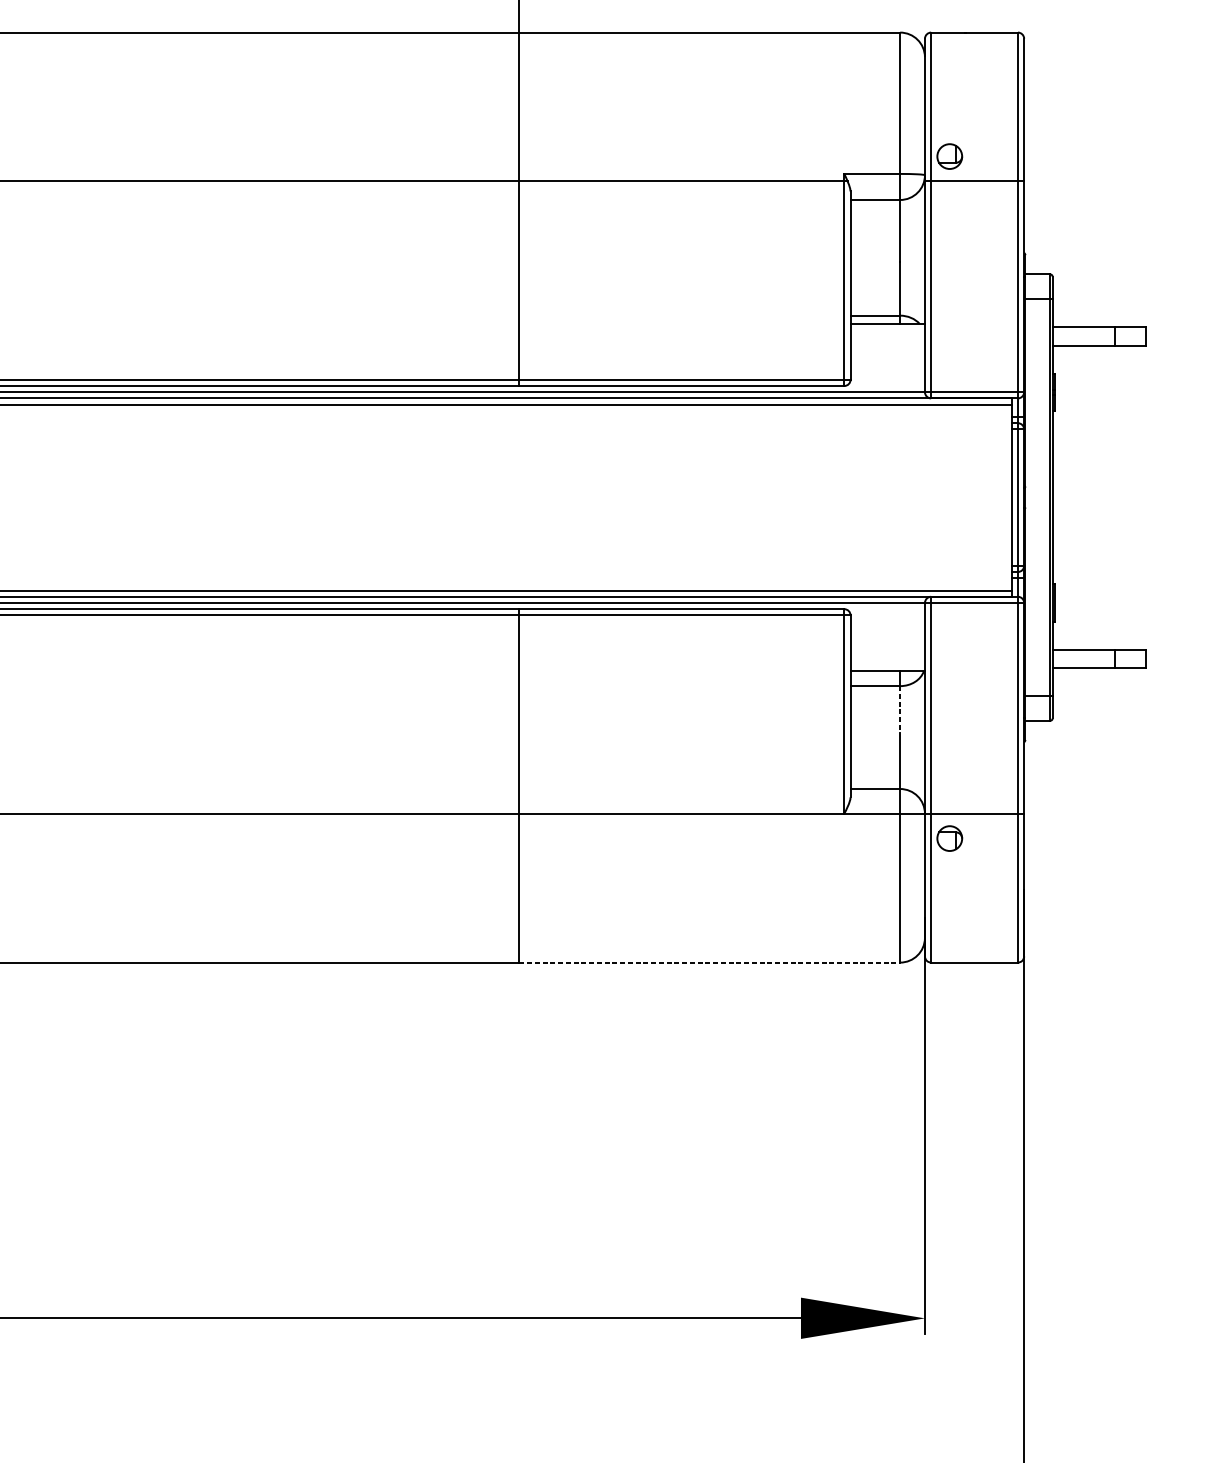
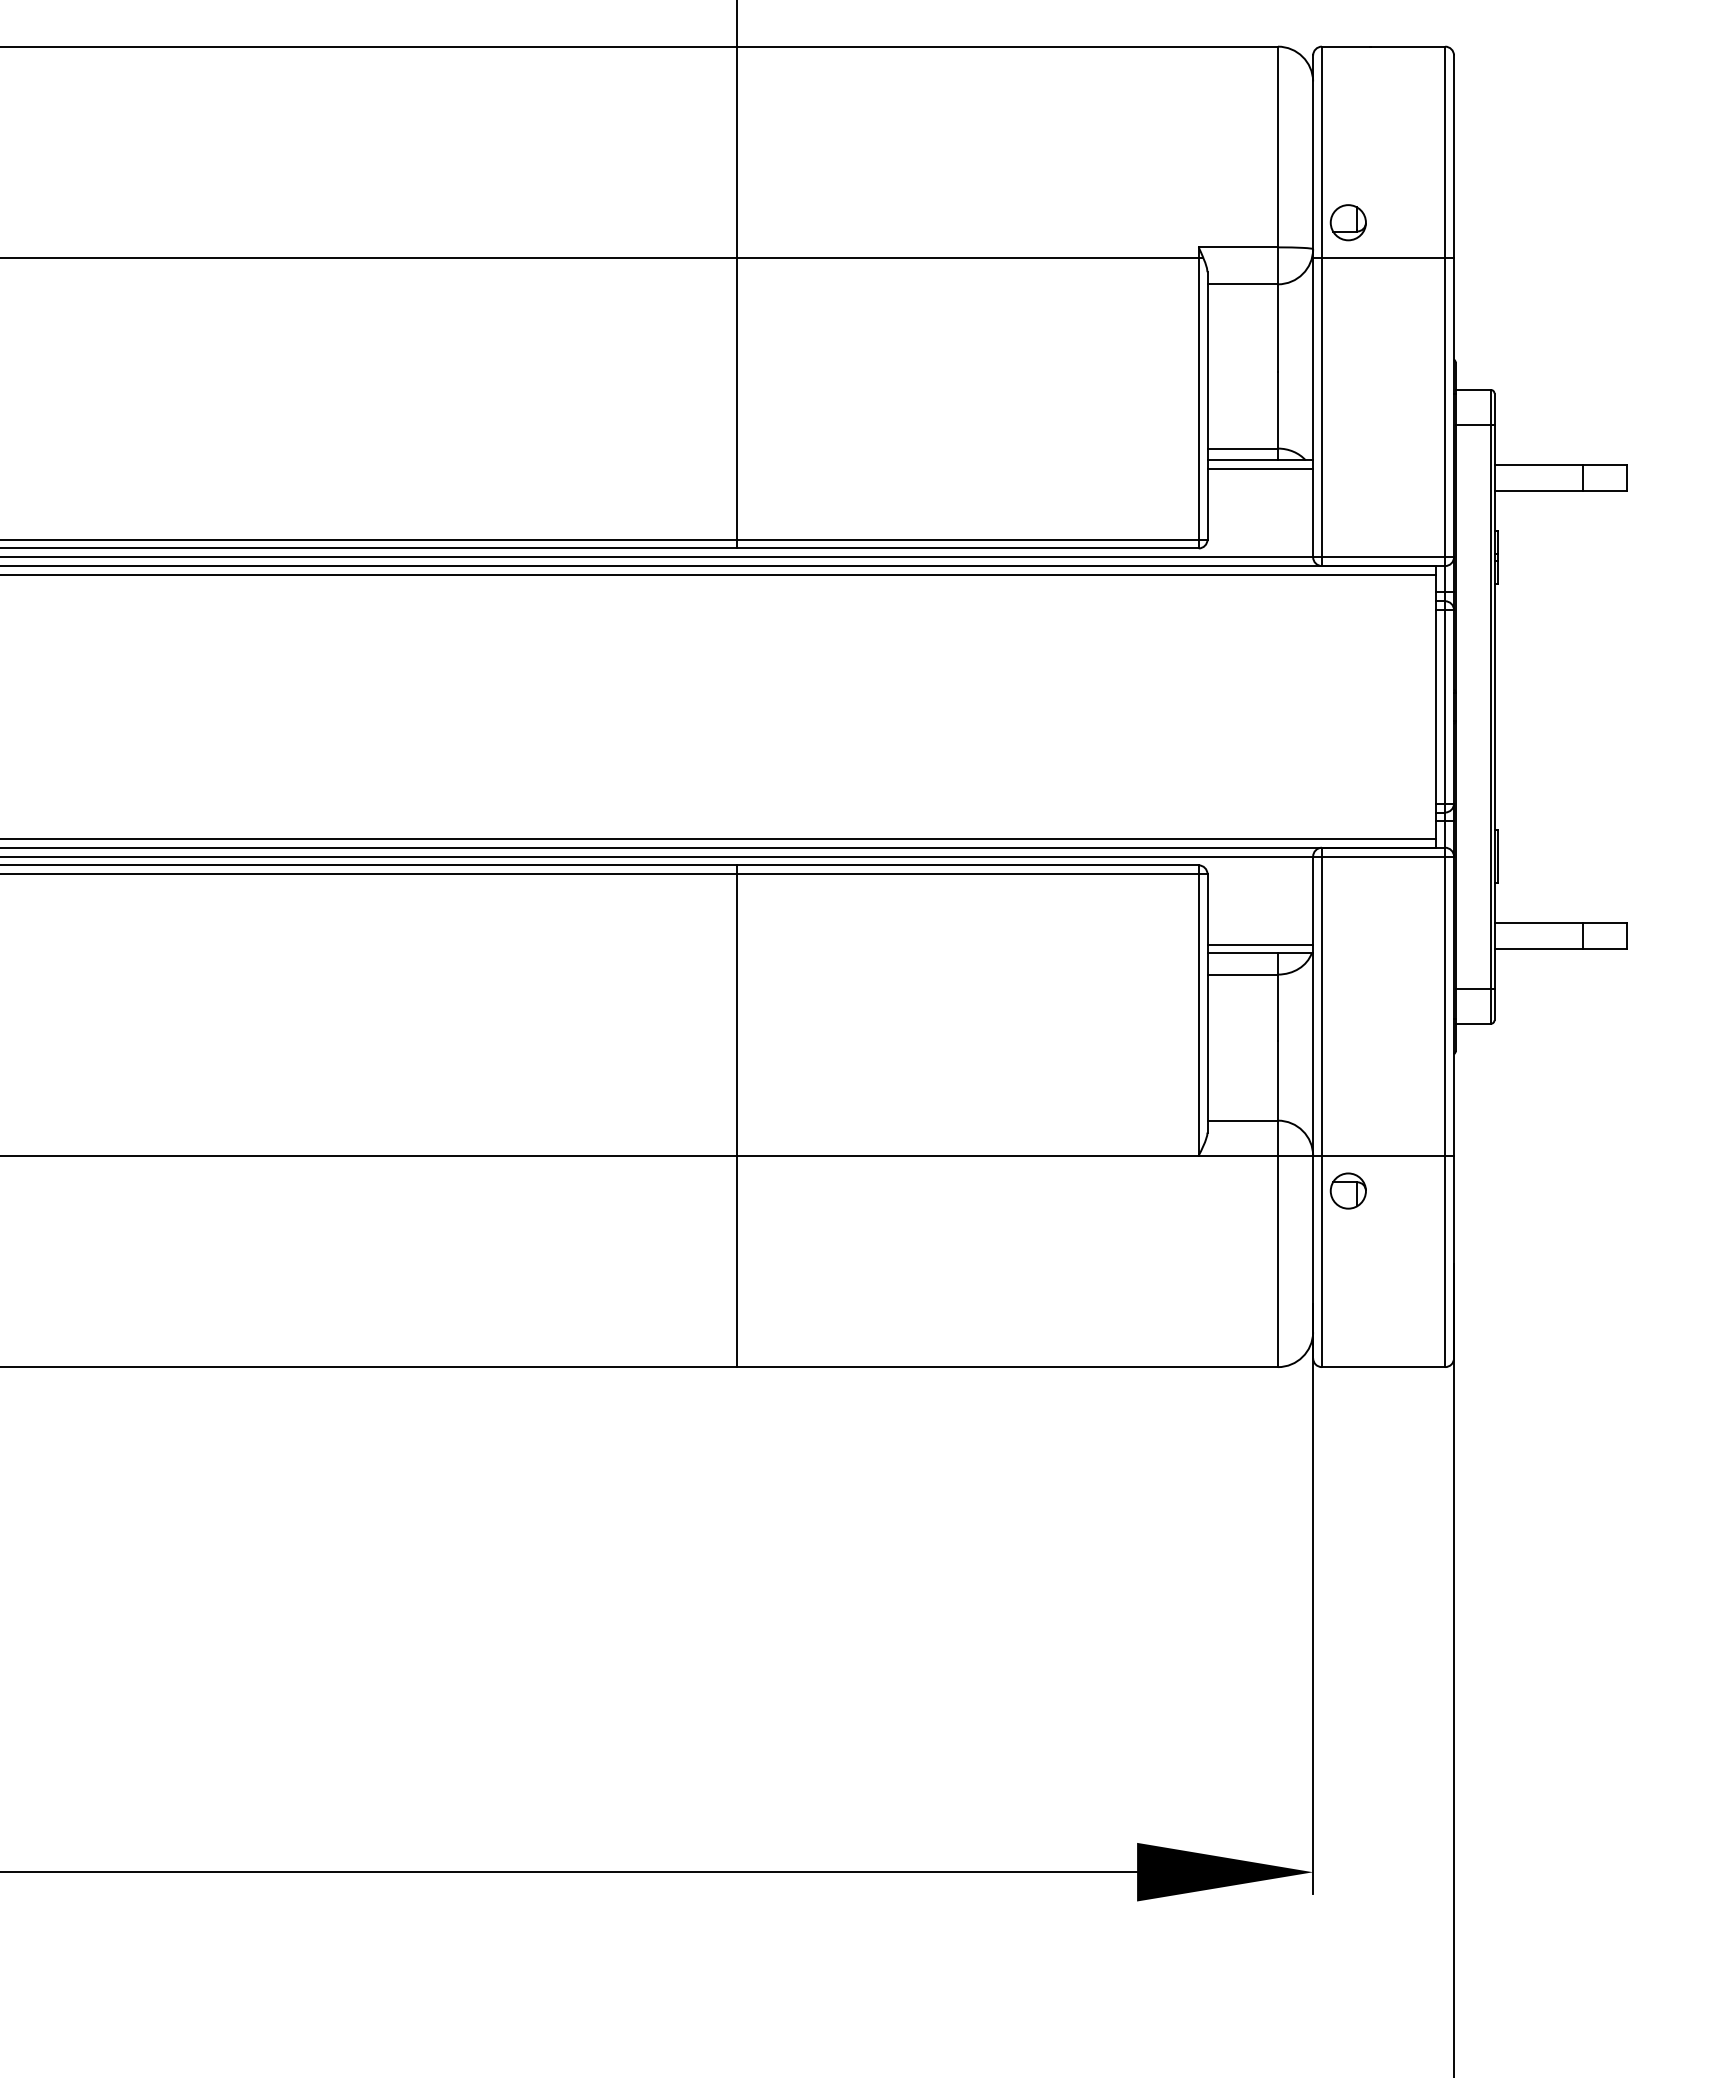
line: (887, 330) -> (1260, 469), added
line: (887, 664) -> (1260, 944), added
line: (899, 710) -> (1277, 1008), dashed -> solid
line: (710, 962) -> (1008, 1367), dashed -> solid

